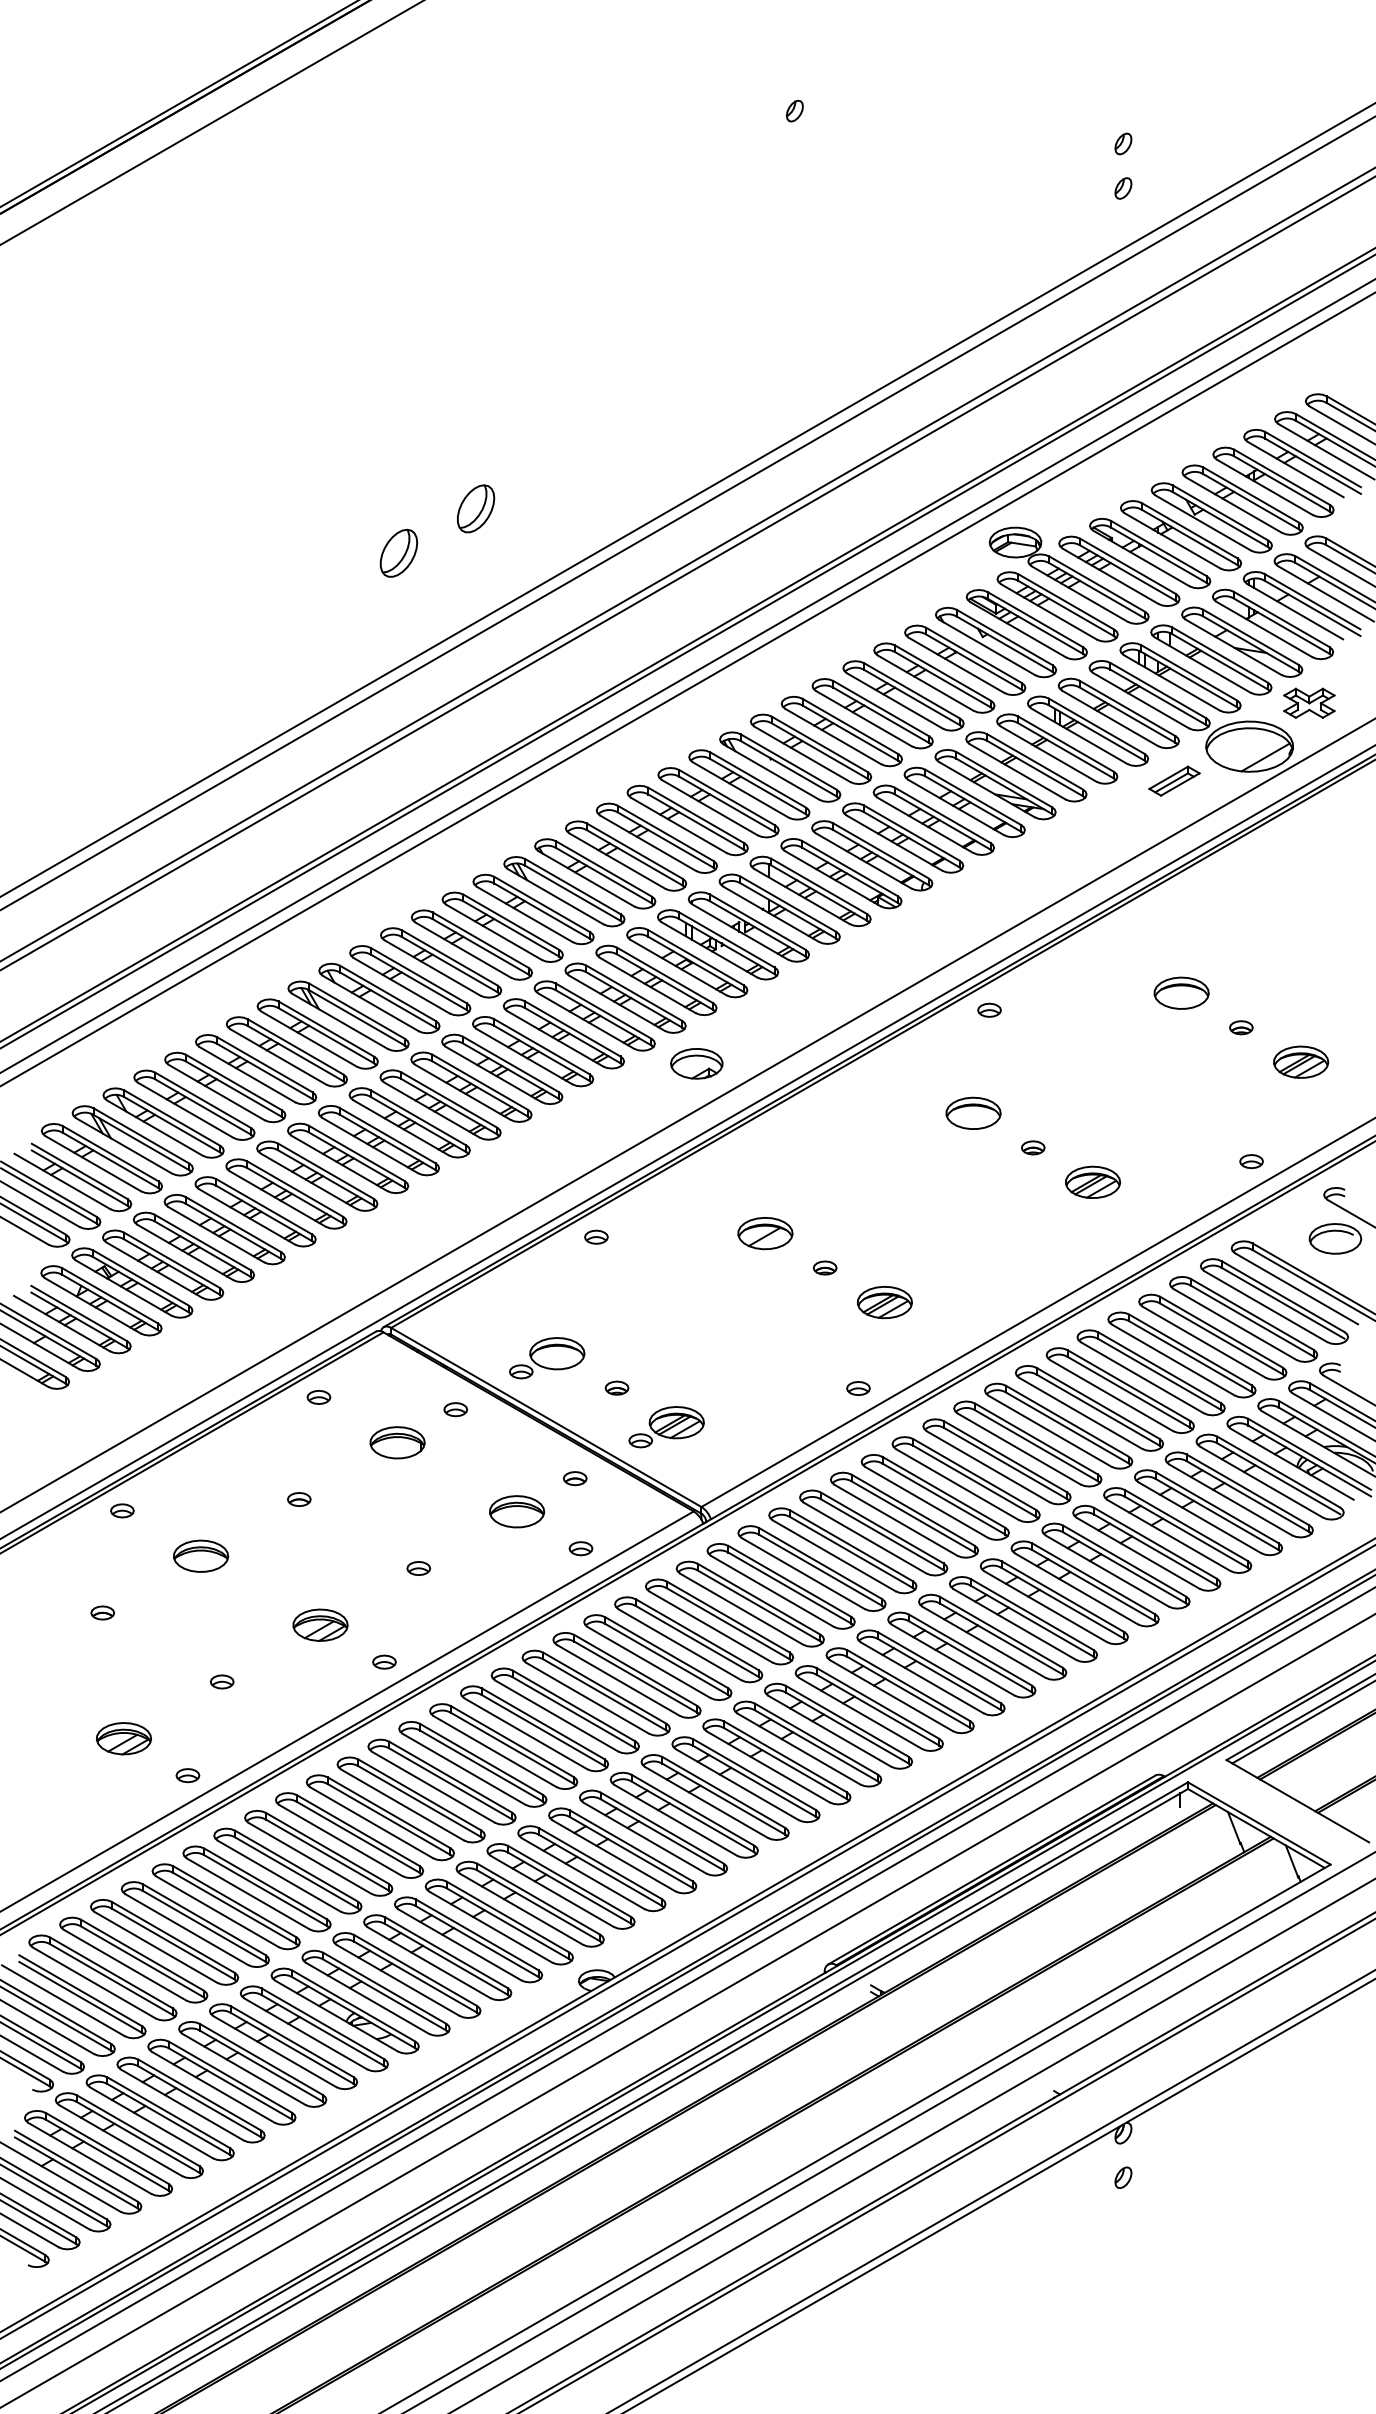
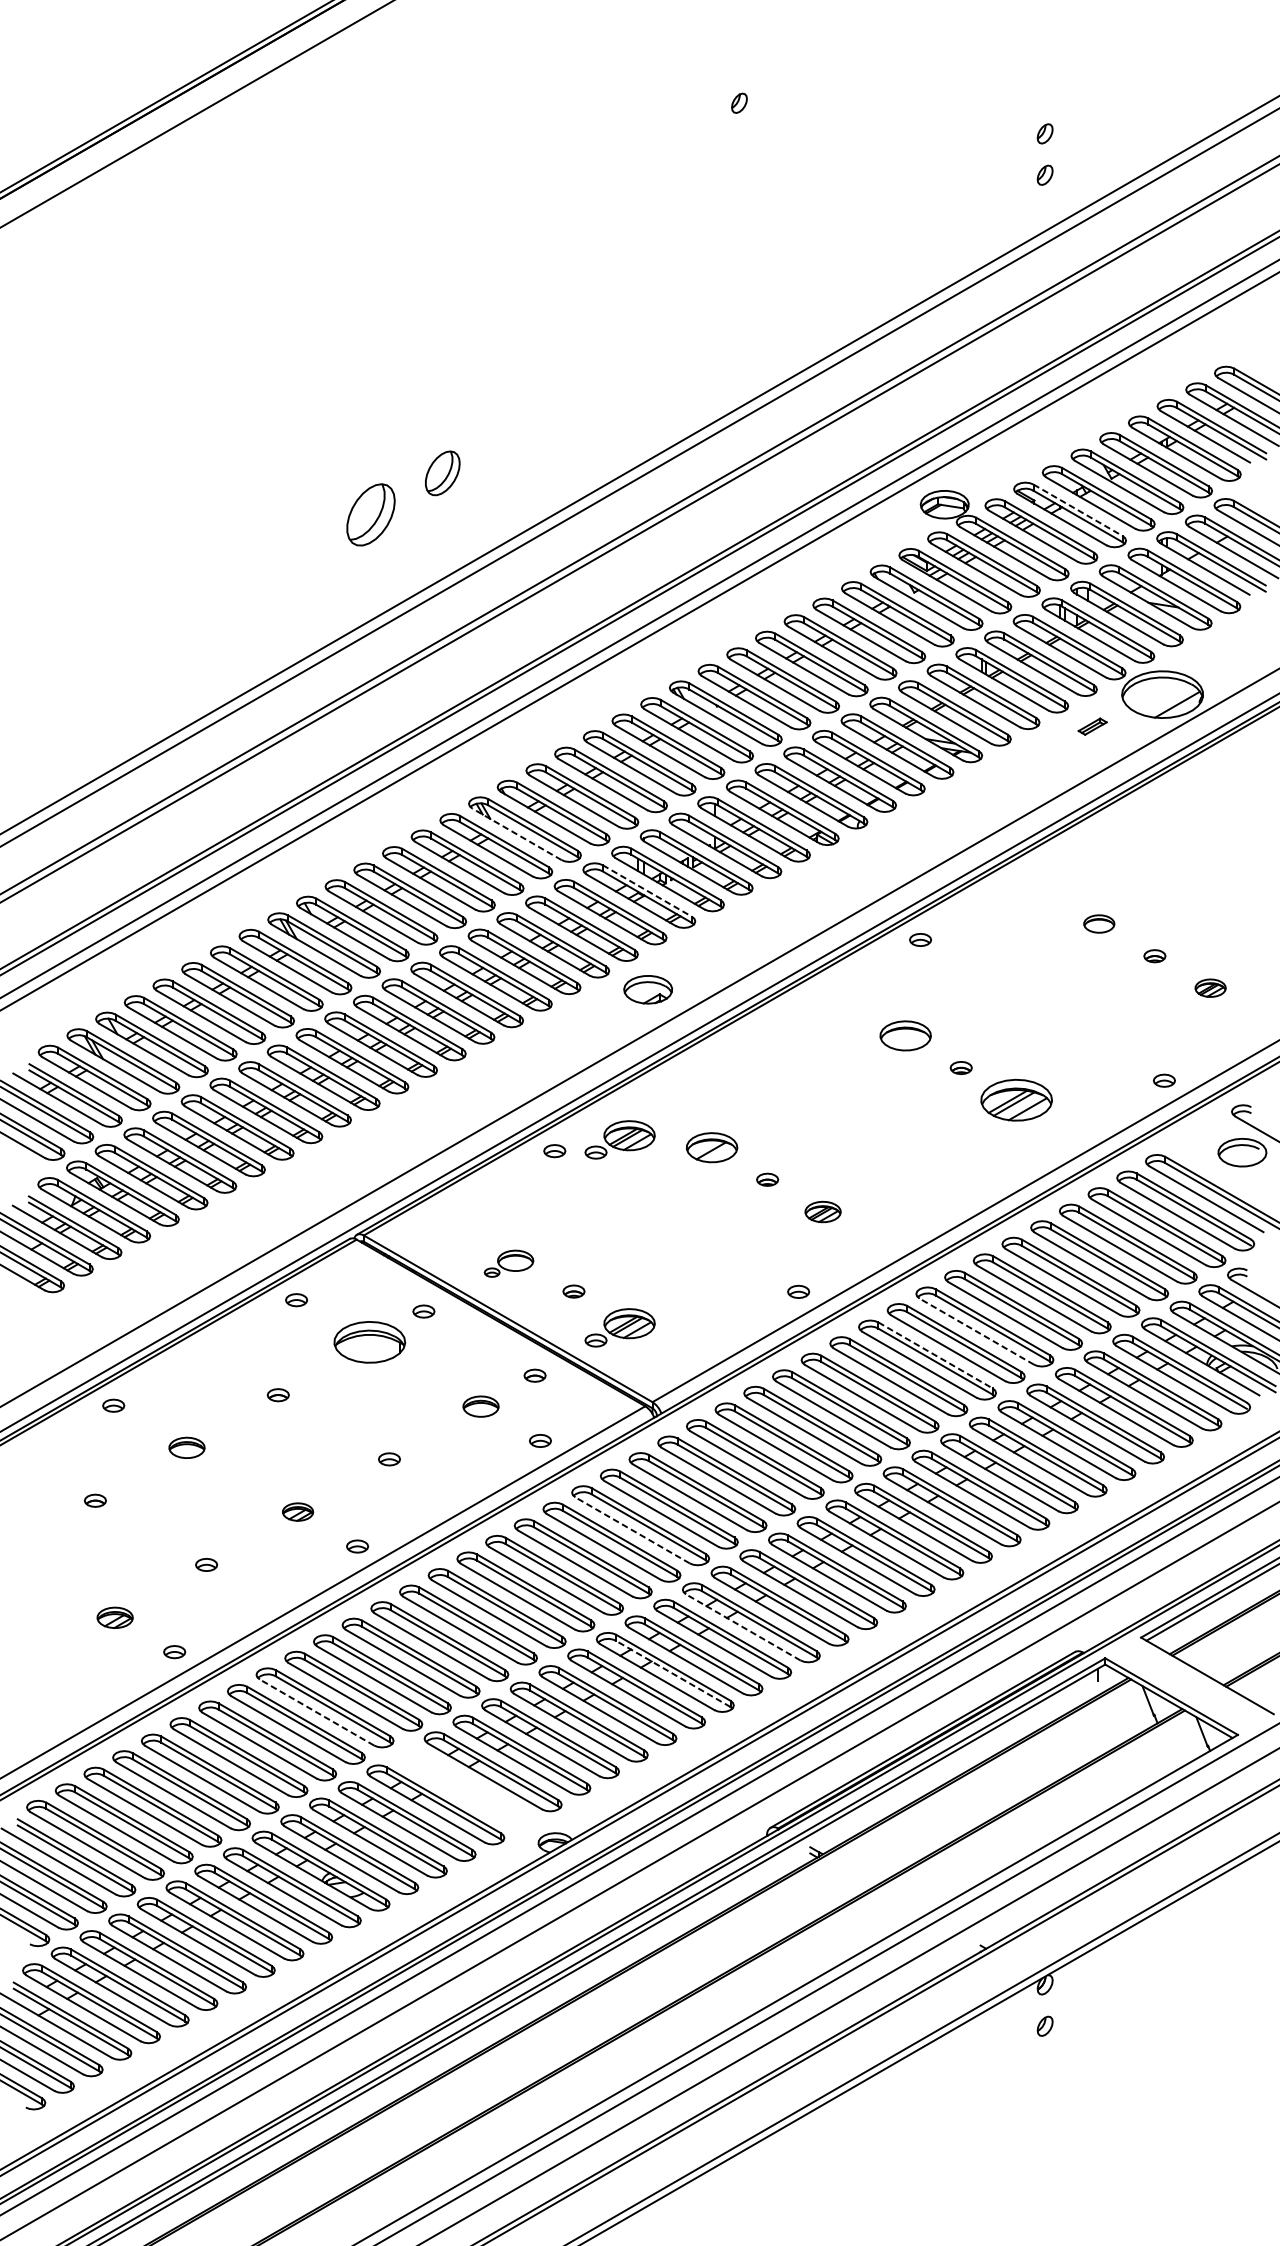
line: (1159, 548) -> (1078, 510), solid -> dashed
part: (398, 552) -> (370, 513), size x1.4
part: (1309, 702) -> (1218, 653), removed
part: (1174, 780) -> (1092, 726), size x0.6
line: (555, 896) -> (516, 834), solid -> dashed
line: (696, 957) -> (647, 890), solid -> dashed
part: (1181, 992) -> (1099, 923), size x0.6
part: (1301, 1061) -> (1210, 987), size x0.6
part: (1093, 1181) -> (1017, 1099), size x1.4
part: (666, 1225) -> (619, 1140), added
part: (884, 1302) -> (822, 1211), size x0.7
part: (547, 1358) -> (509, 1263), size x0.7
line: (1049, 1431) -> (976, 1331), solid -> dashed
part: (397, 1442) -> (369, 1342), size x1.4
line: (1005, 1456) -> (935, 1355), solid -> dashed
part: (517, 1511) -> (481, 1406), size x0.7
part: (201, 1555) -> (187, 1447), size x0.7
part: (320, 1624) -> (298, 1511), size x0.6
line: (680, 1644) -> (633, 1530), solid -> dashed
part: (123, 1738) -> (114, 1617), size x0.7
line: (799, 1749) -> (743, 1627), solid -> dashed
line: (723, 1799) -> (673, 1674), solid -> dashed
line: (340, 1840) -> (316, 1712), solid -> dashed
part: (498, 1921) -> (463, 1787), removed

